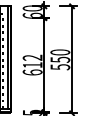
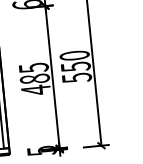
text: (32, 64) -> (34, 78), 612 -> 485

